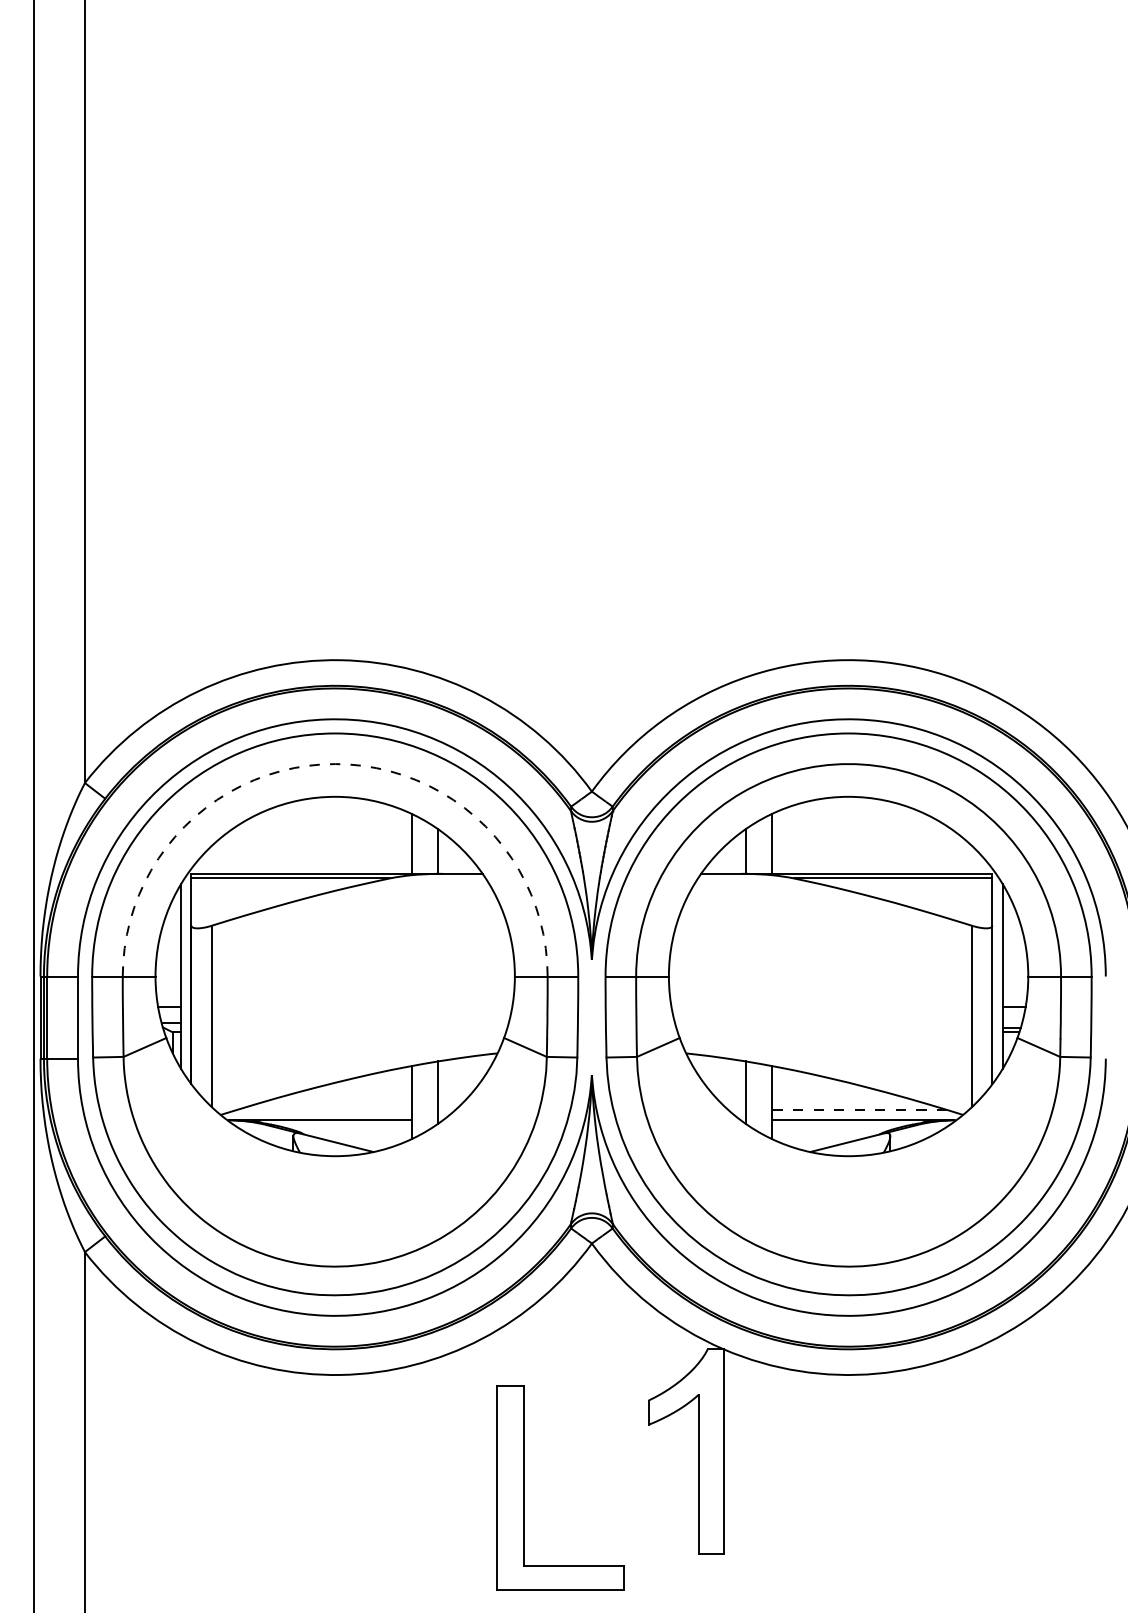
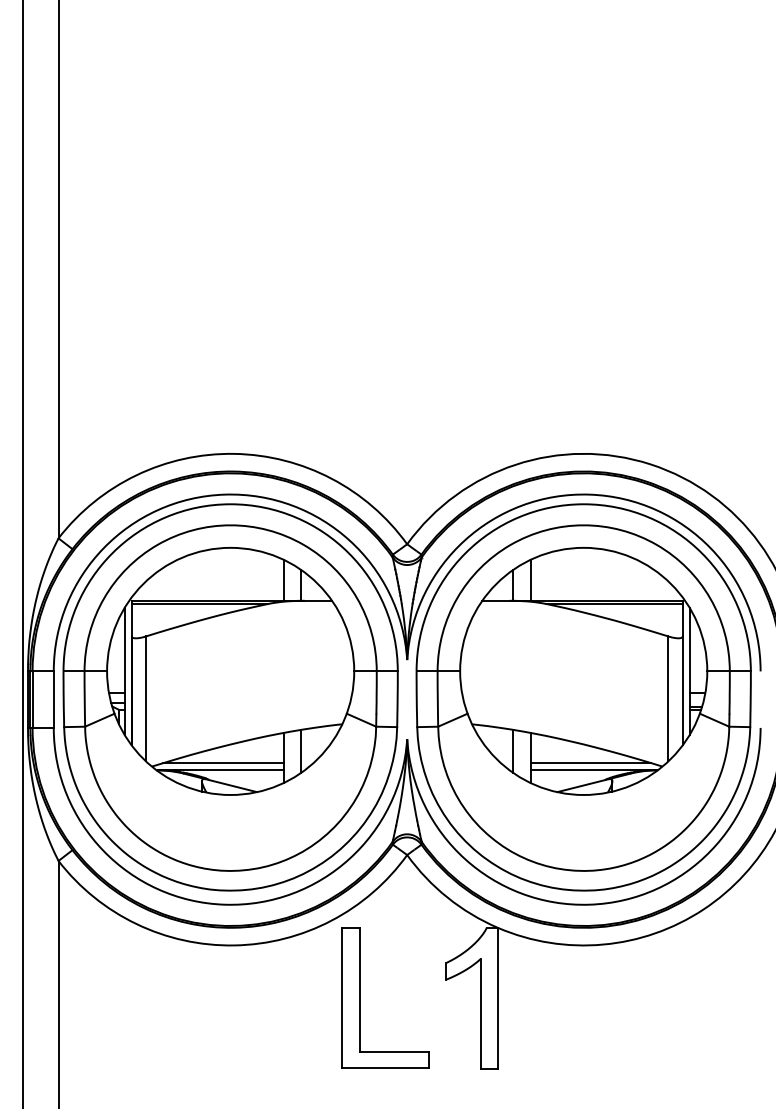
arc: (334, 764) -> (230, 525), dashed -> solid
line: (323, 1110) -> (222, 763), added
line: (858, 1110) -> (590, 763), dashed -> solid
part: (524, 1487) -> (360, 997), moved

